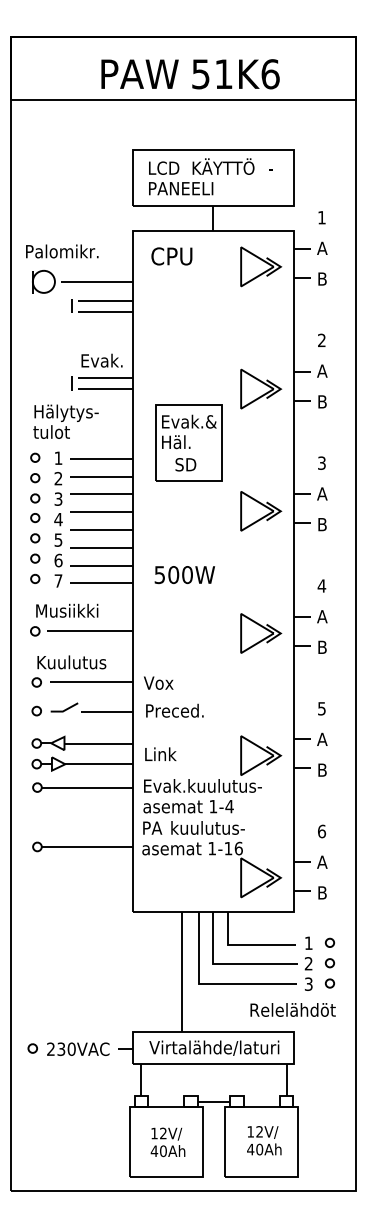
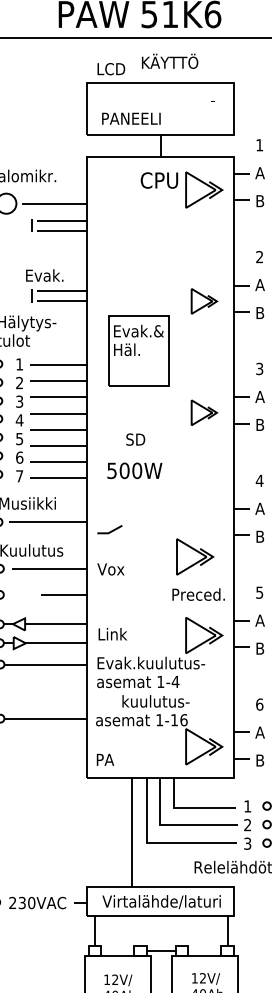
text: (223, 166) -> (170, 61), moved
text: (164, 167) -> (111, 68), moved
text: (171, 256) -> (159, 180), moved
text: (101, 360) -> (44, 275), moved
part: (261, 388) -> (204, 300), size x0.7
text: (185, 464) -> (135, 439), moved
part: (261, 511) -> (204, 412), size x0.7
part: (261, 633) -> (195, 556), moved
curve: (64, 709) -> (109, 531), moved
text: (174, 710) -> (198, 594), moved
text: (152, 827) -> (105, 759), moved

